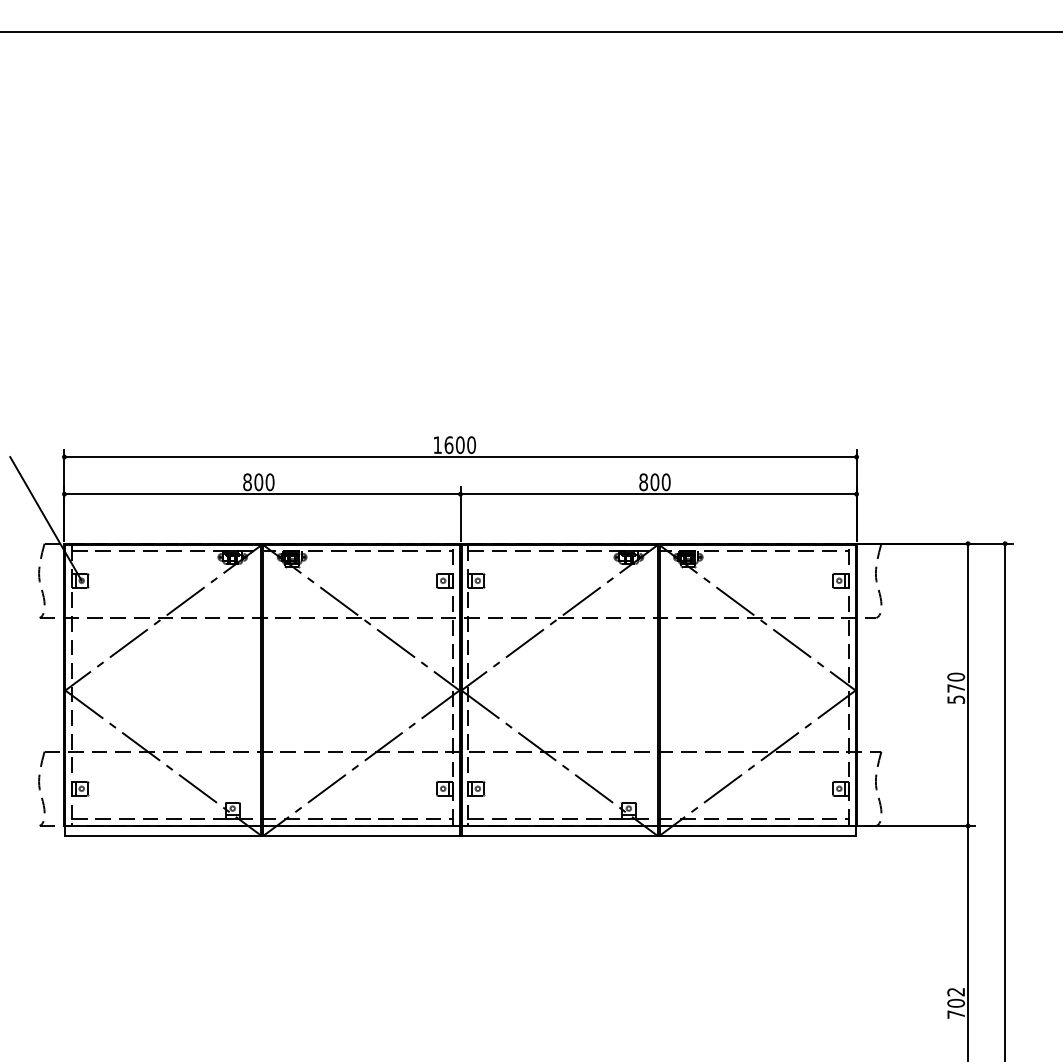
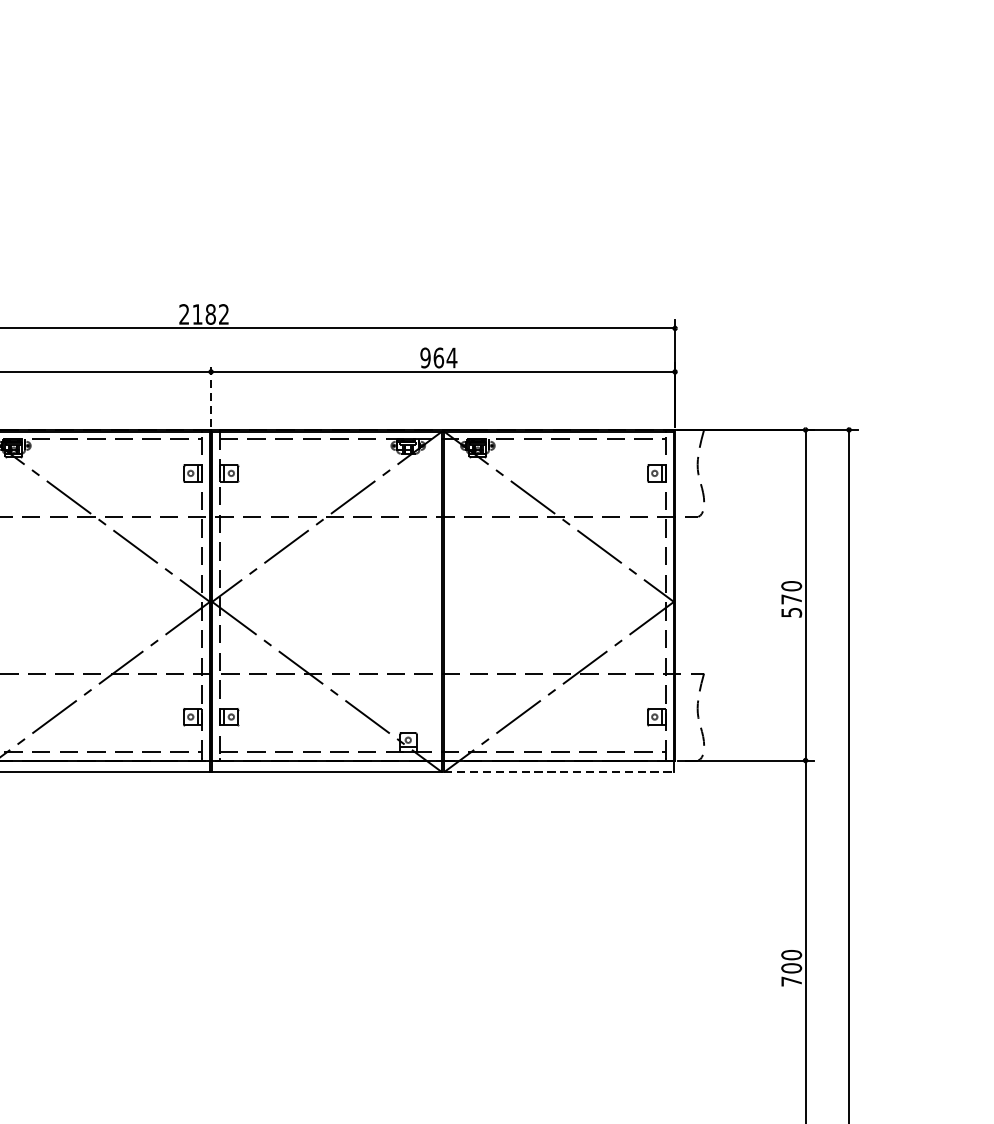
text: (454, 445) -> (204, 314), 1600 -> 2182
text: (654, 482) -> (438, 358), 800 -> 964
line: (460, 513) -> (211, 394), solid -> dashed
line: (758, 835) -> (560, 771), solid -> dashed
text: (956, 991) -> (792, 954), 702 -> 700

